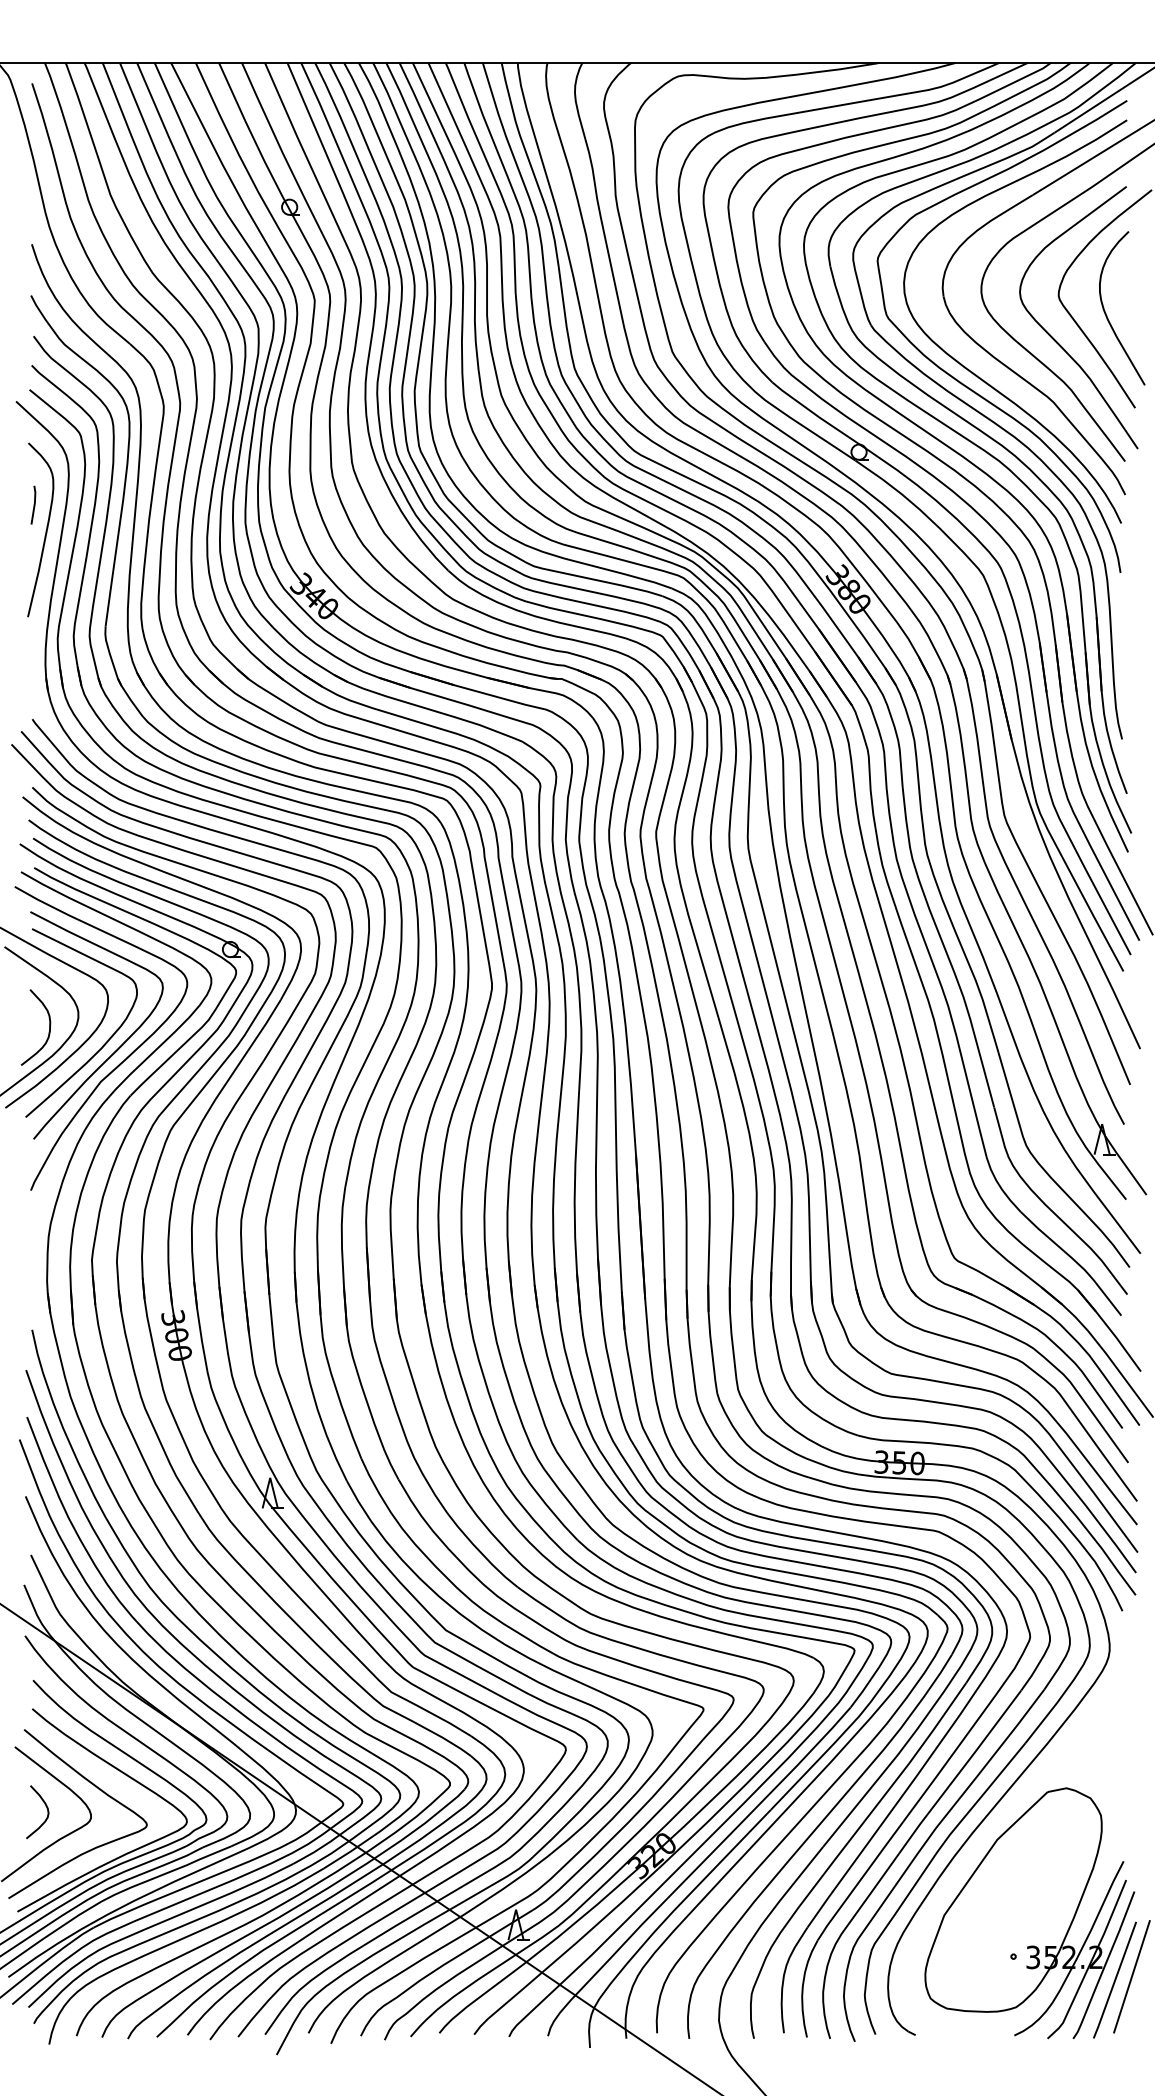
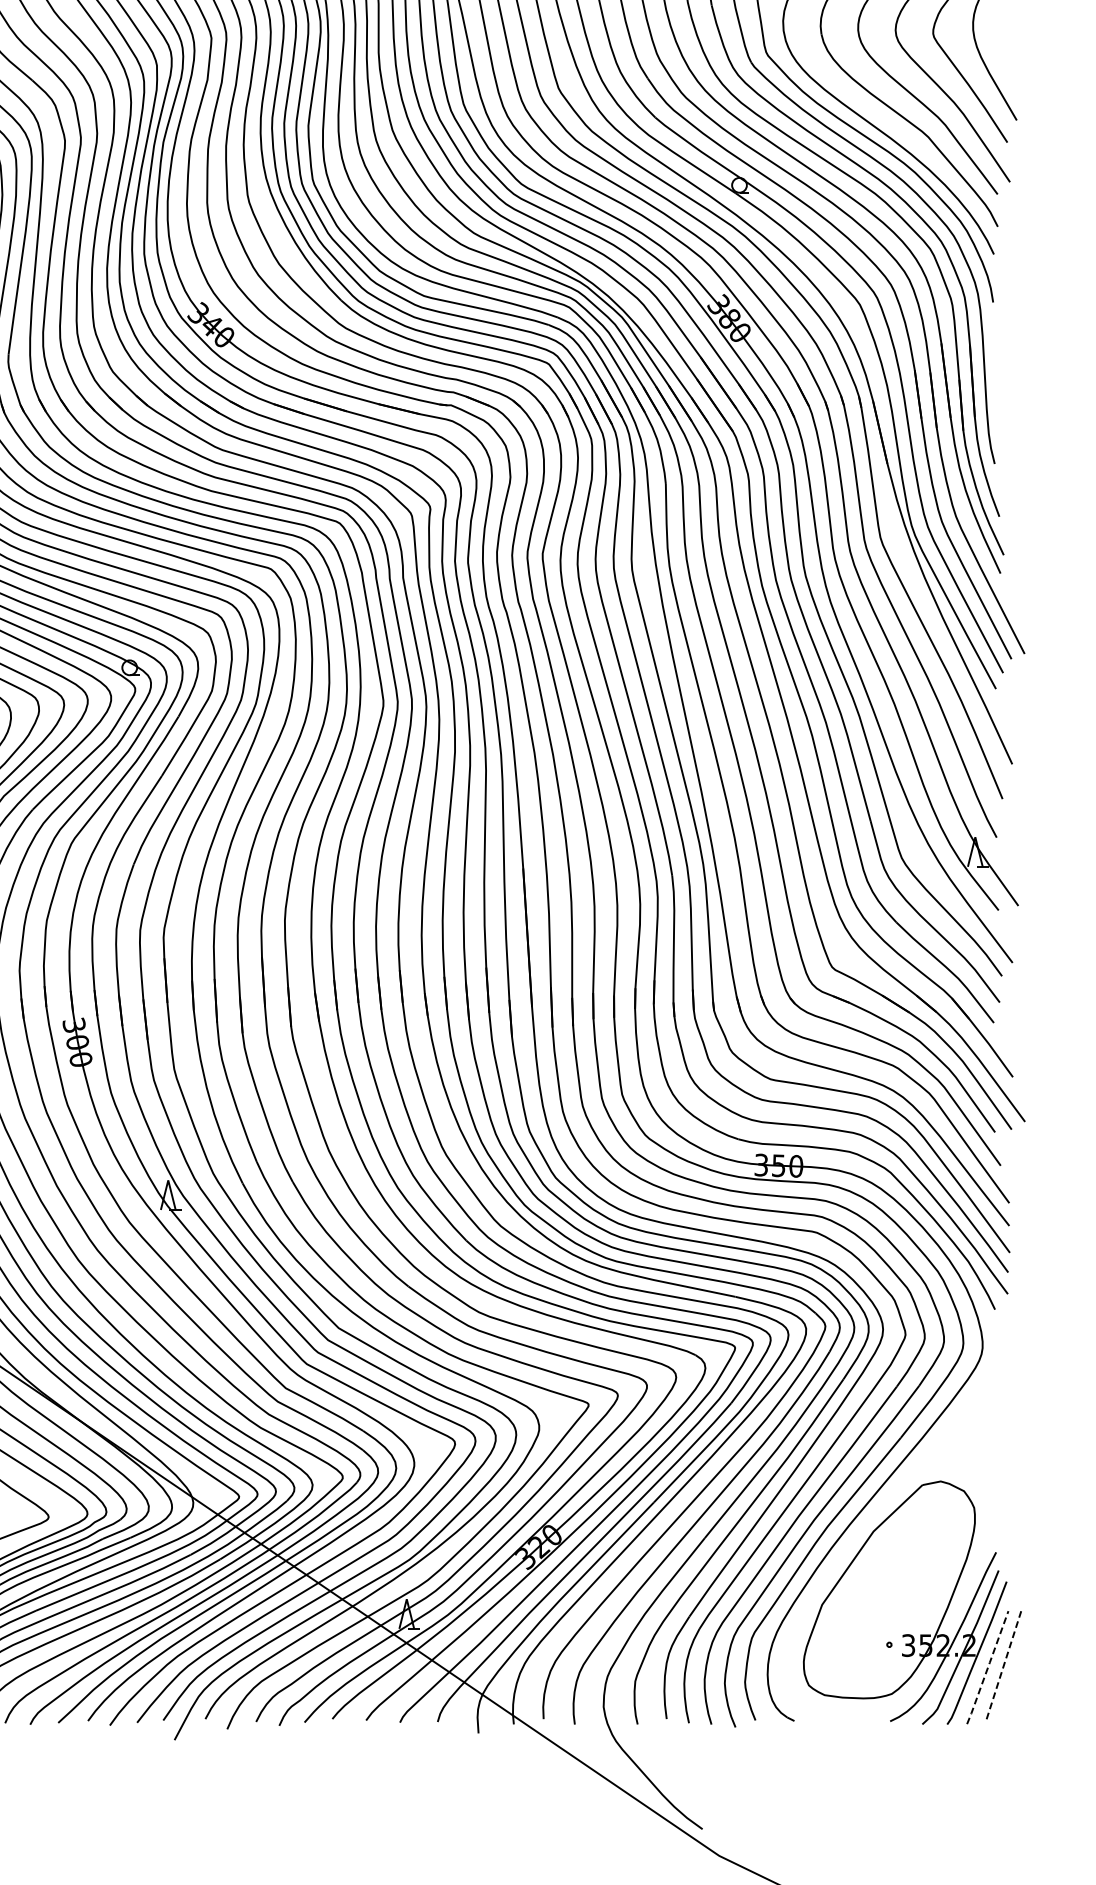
line: (1132, 1976) -> (1004, 1664), solid -> dashed
line: (1115, 1979) -> (988, 1666), solid -> dashed

